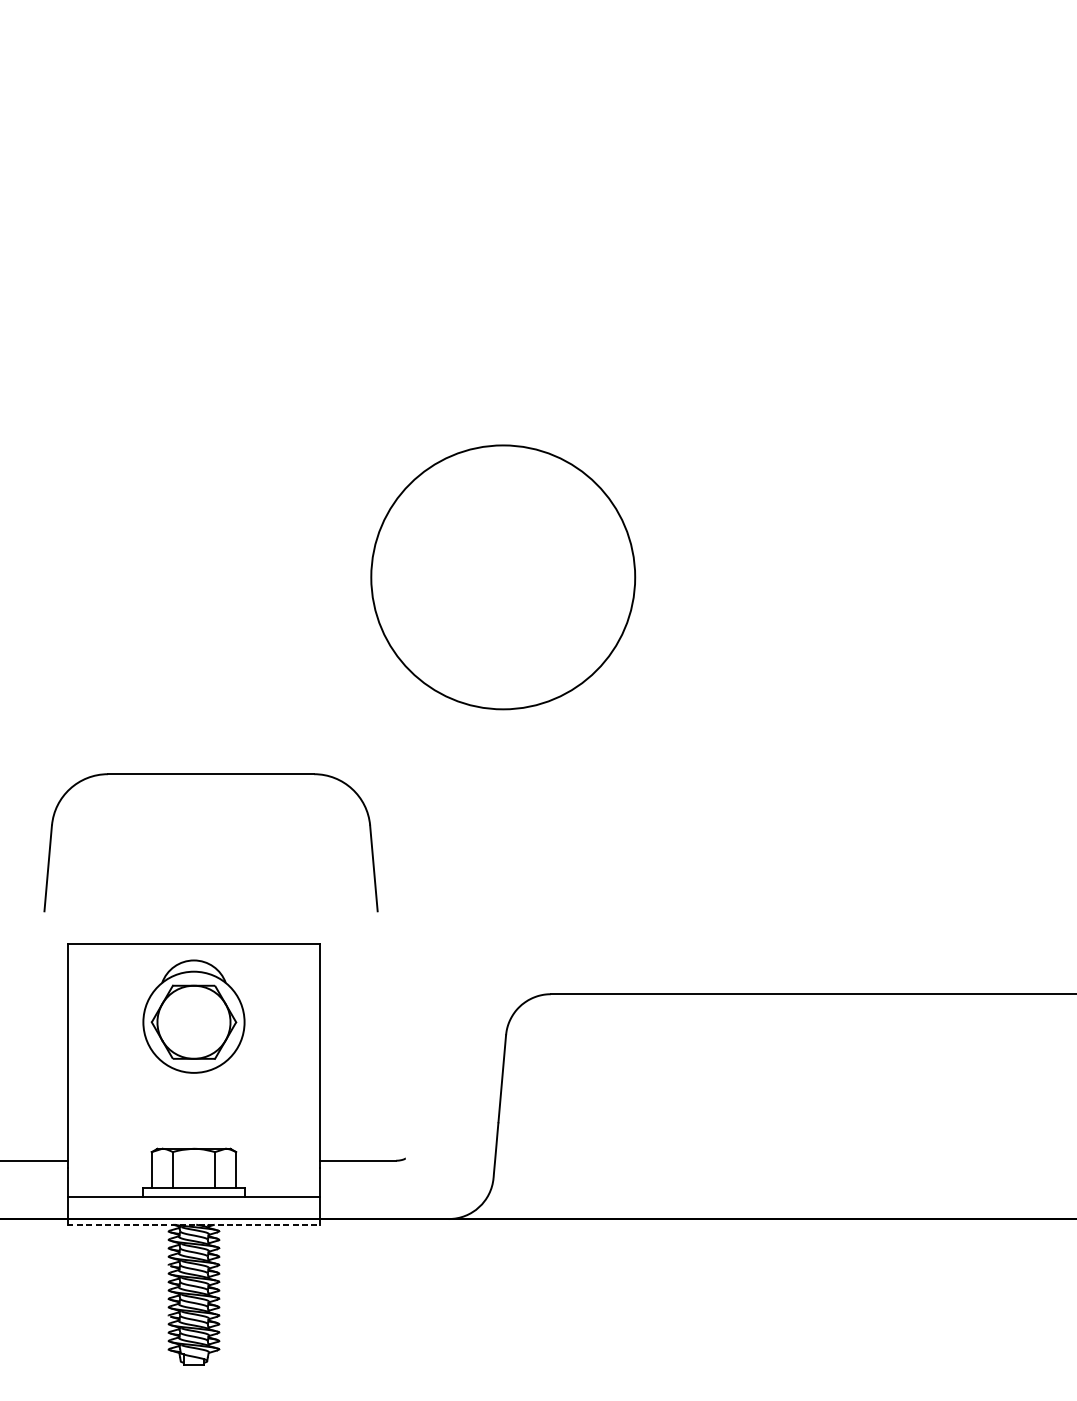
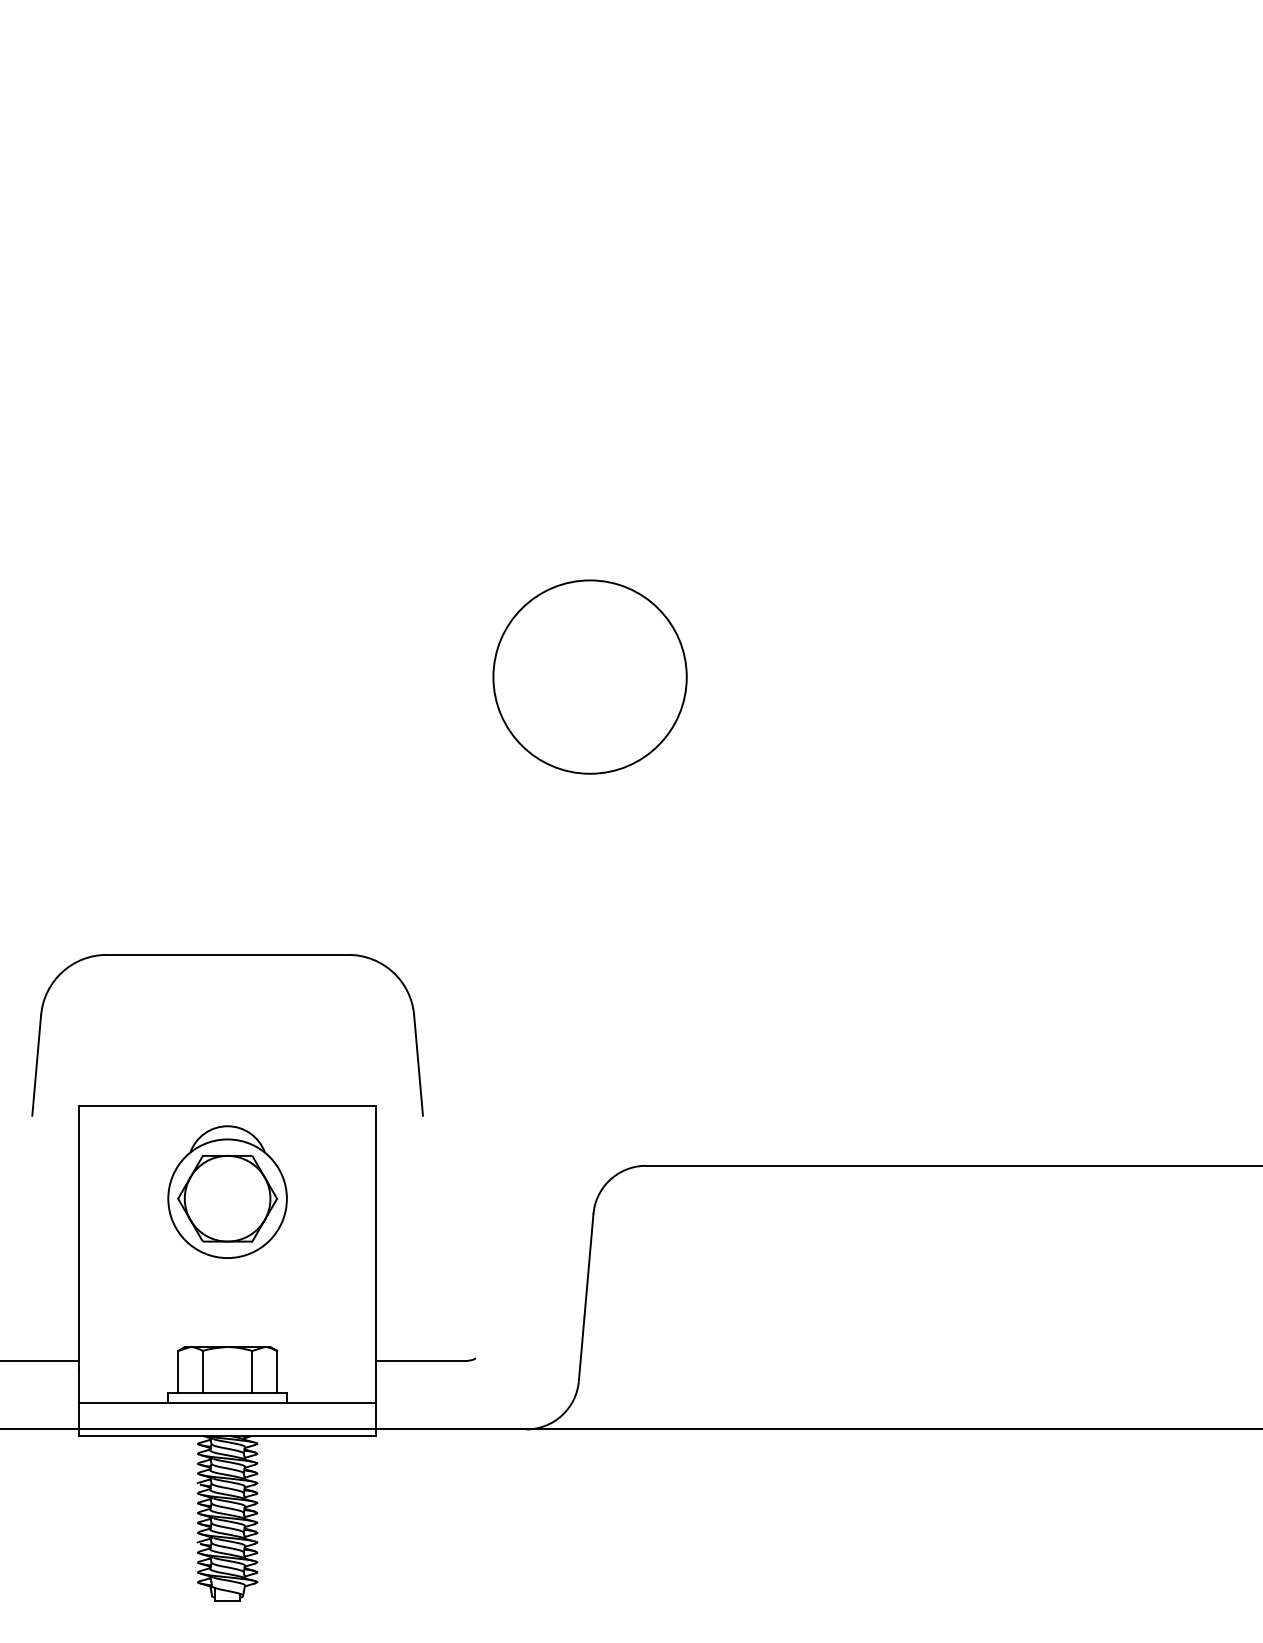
part: (502, 576) -> (589, 676), size x0.62
part: (210, 774) -> (227, 955), moved
line: (194, 1225) -> (228, 1436), dashed -> solid

